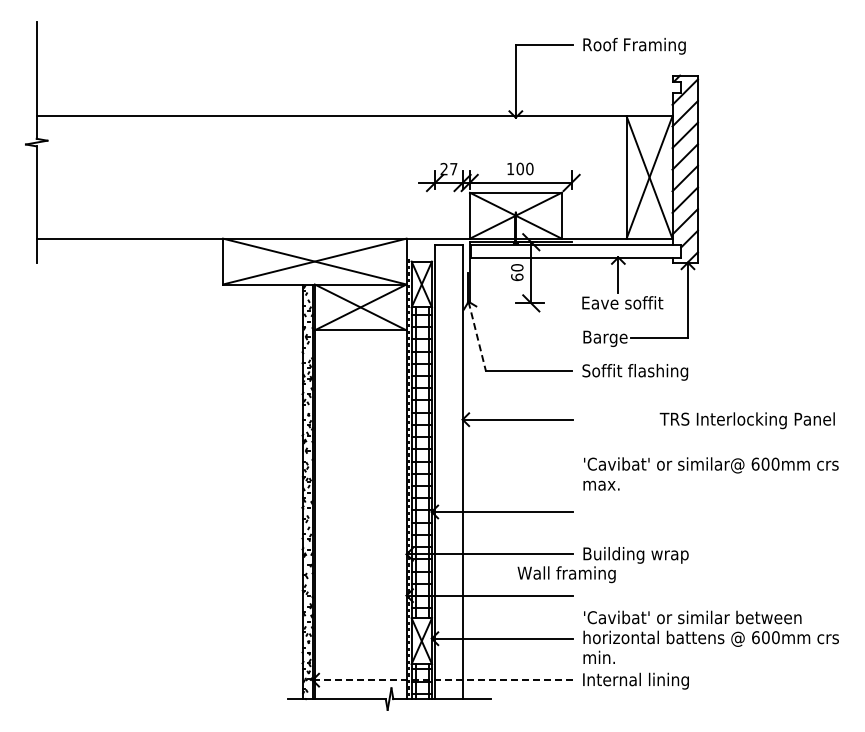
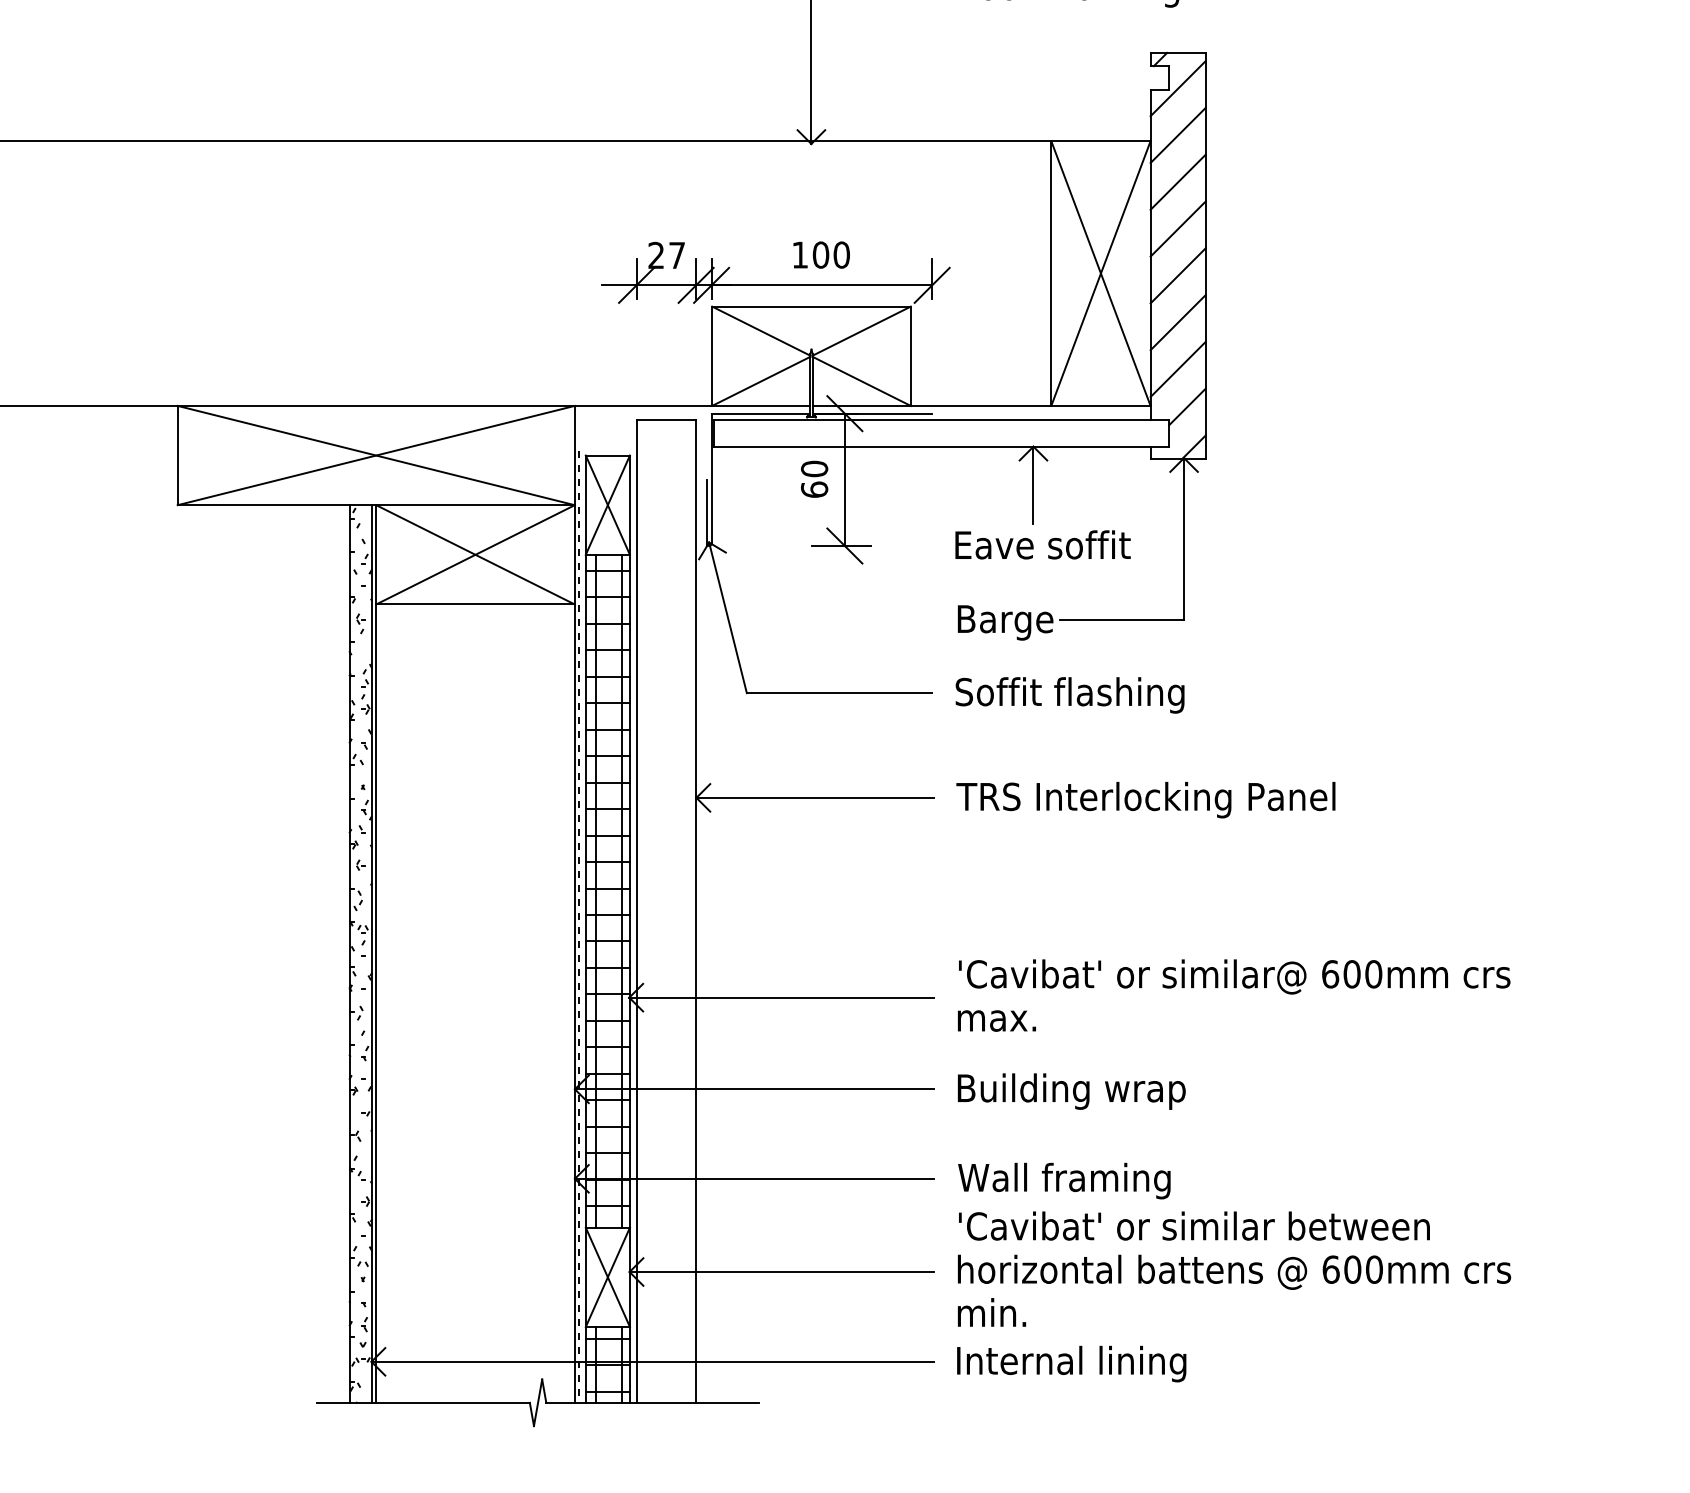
line: (477, 336) -> (728, 617), dashed -> solid
text: (746, 420) -> (1144, 799), moved
text: (710, 473) -> (1232, 994), moved
text: (566, 574) -> (1064, 1180), moved
line: (443, 680) -> (654, 1362), dashed -> solid

